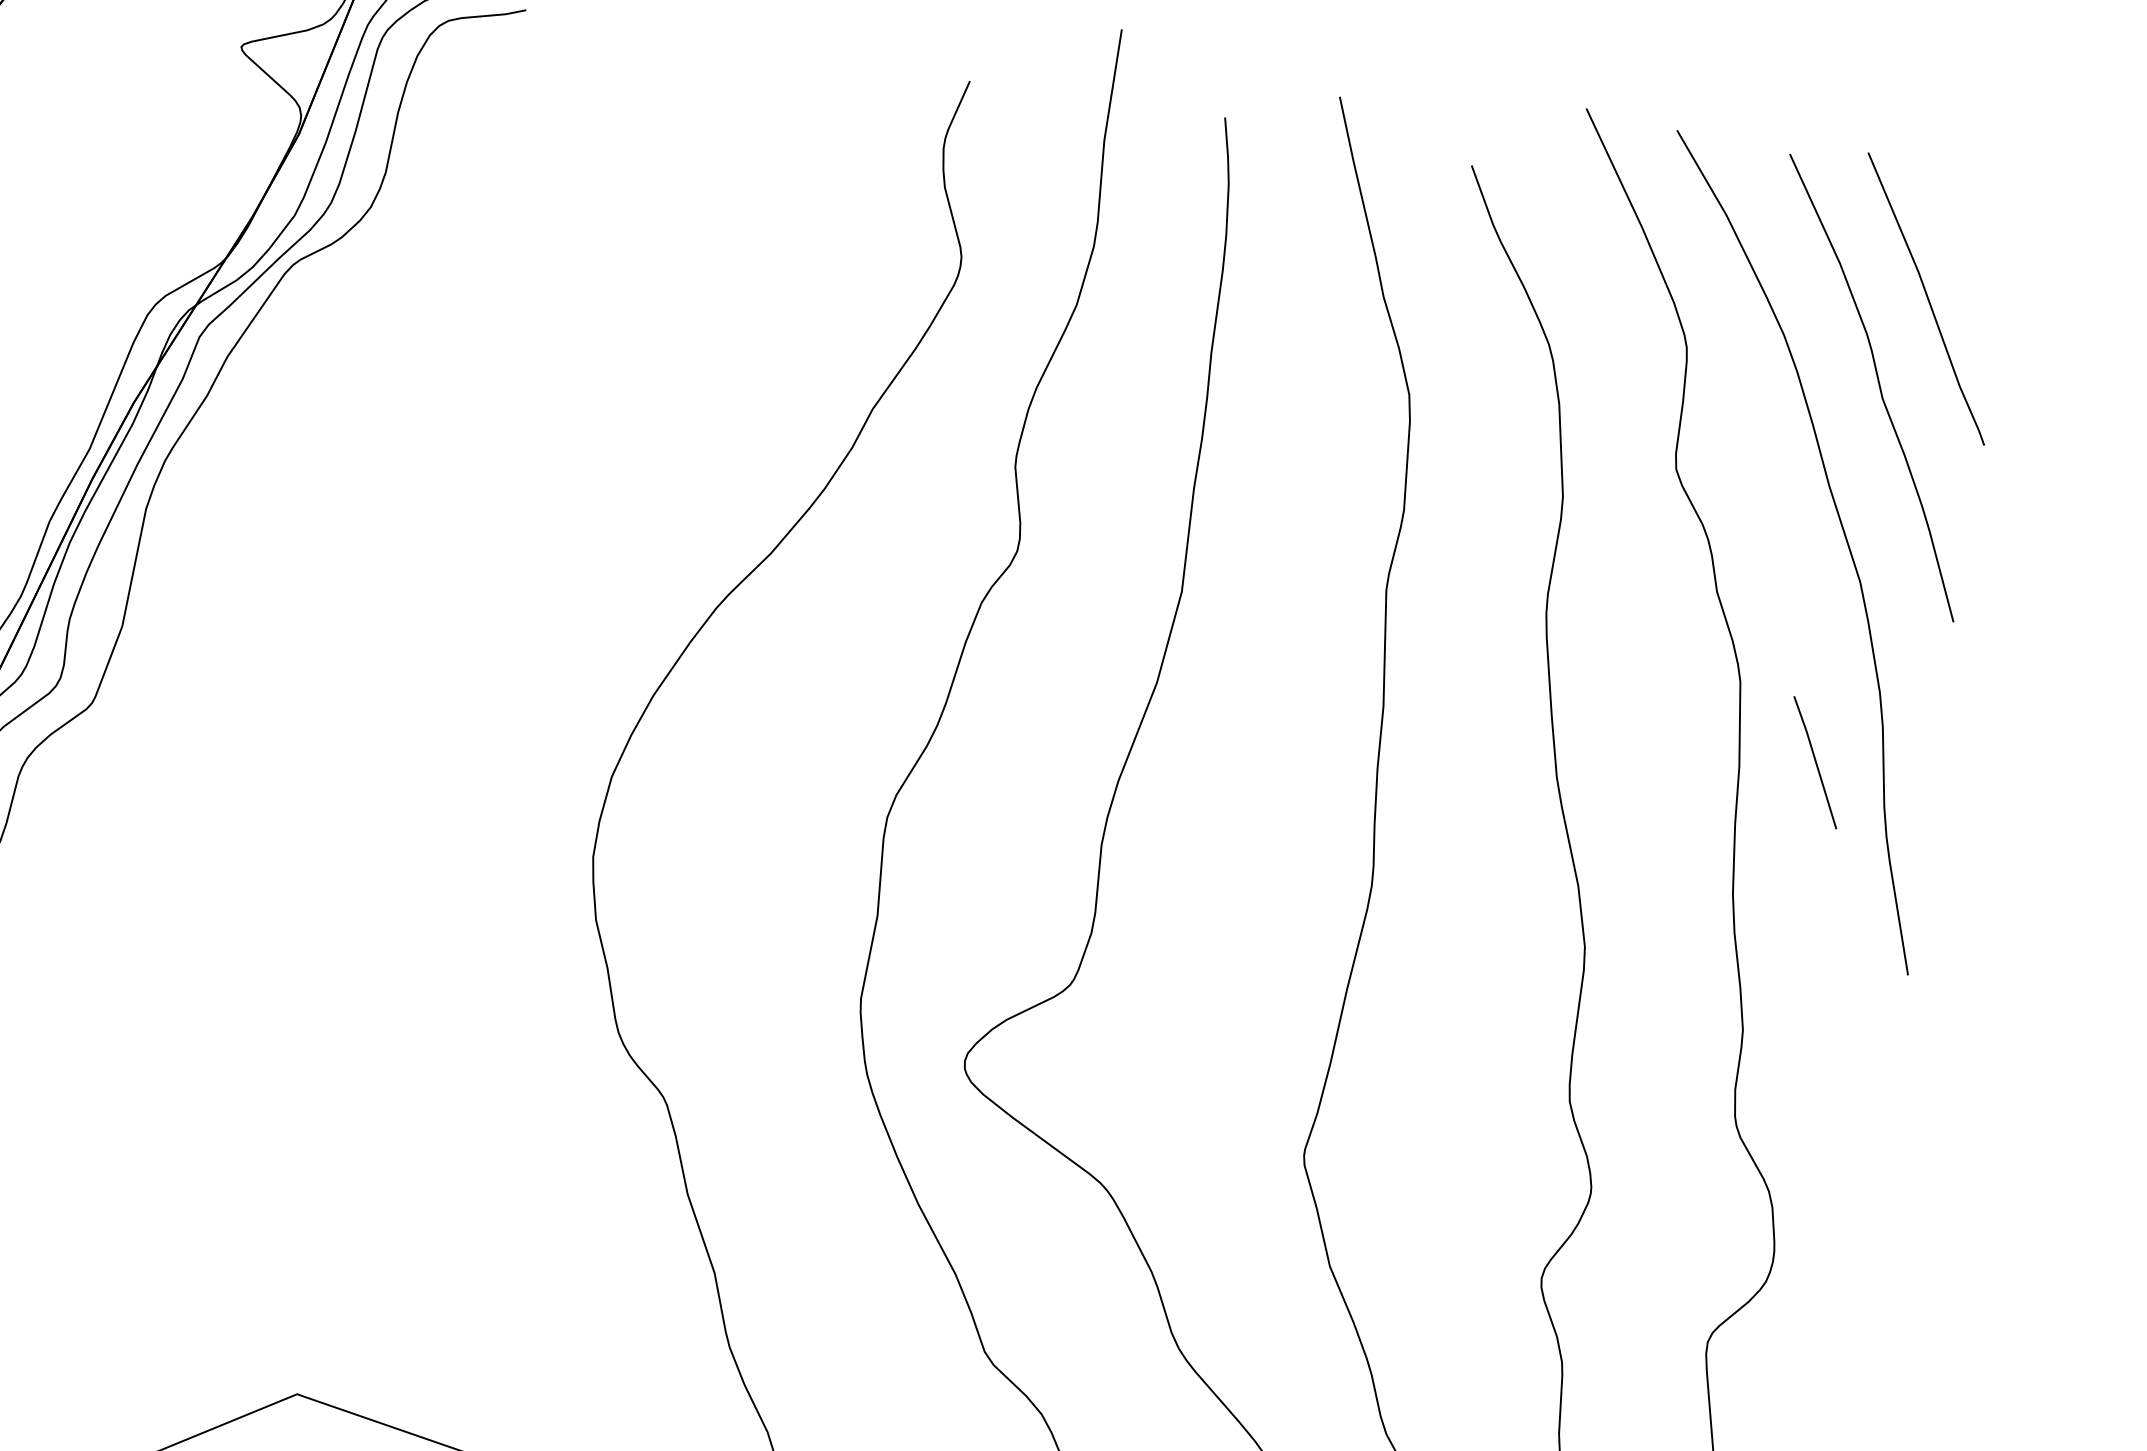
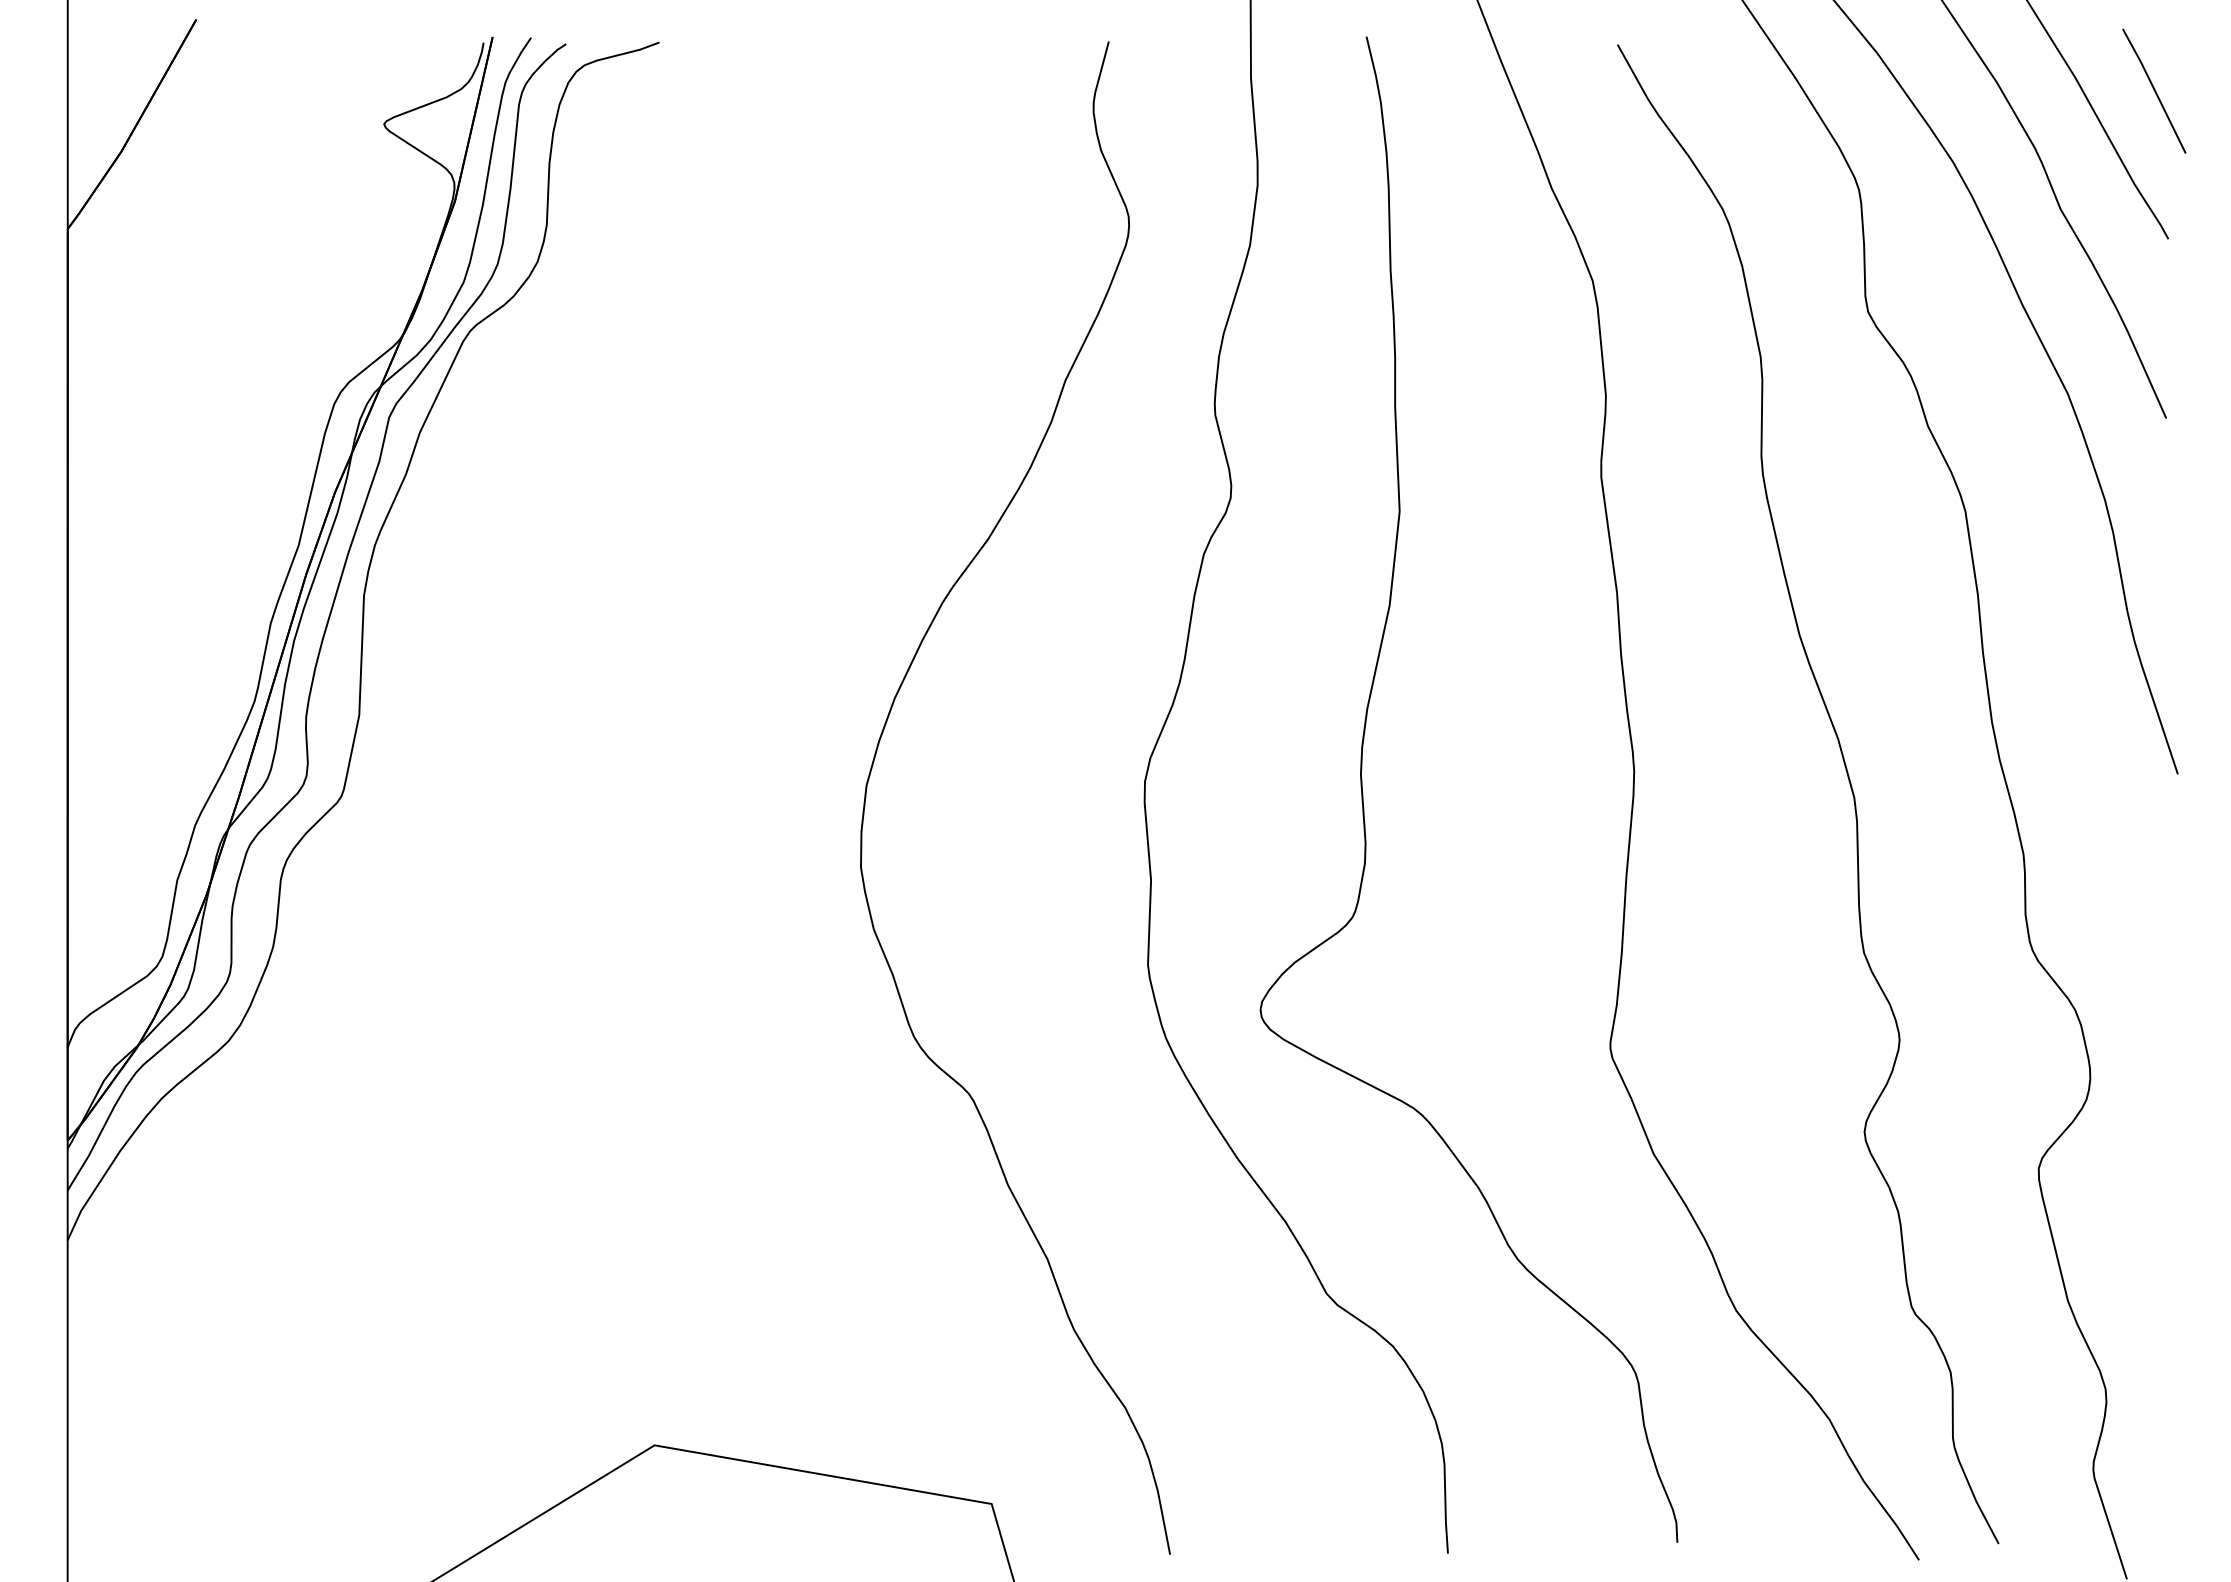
line: (1815, 762) -> (2154, 90), moved

